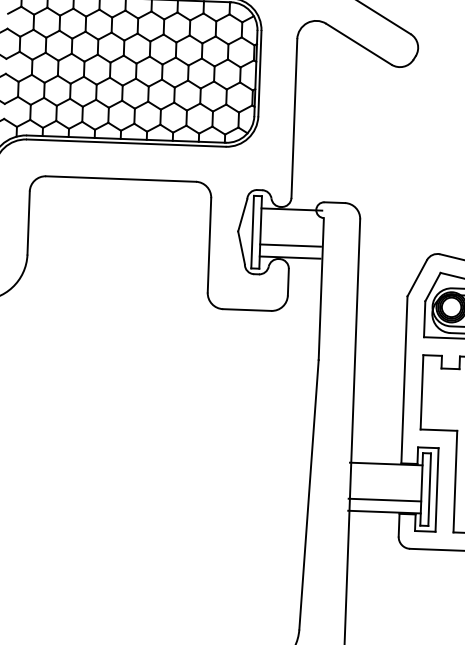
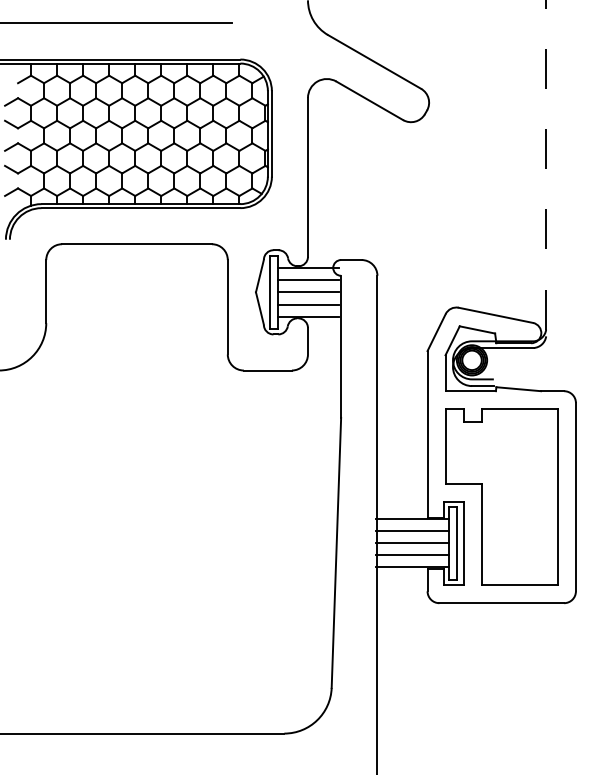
line: (291, 221) -> (308, 280), added
line: (290, 233) -> (308, 292), added
line: (385, 476) -> (412, 531), added
line: (385, 488) -> (412, 543), added

